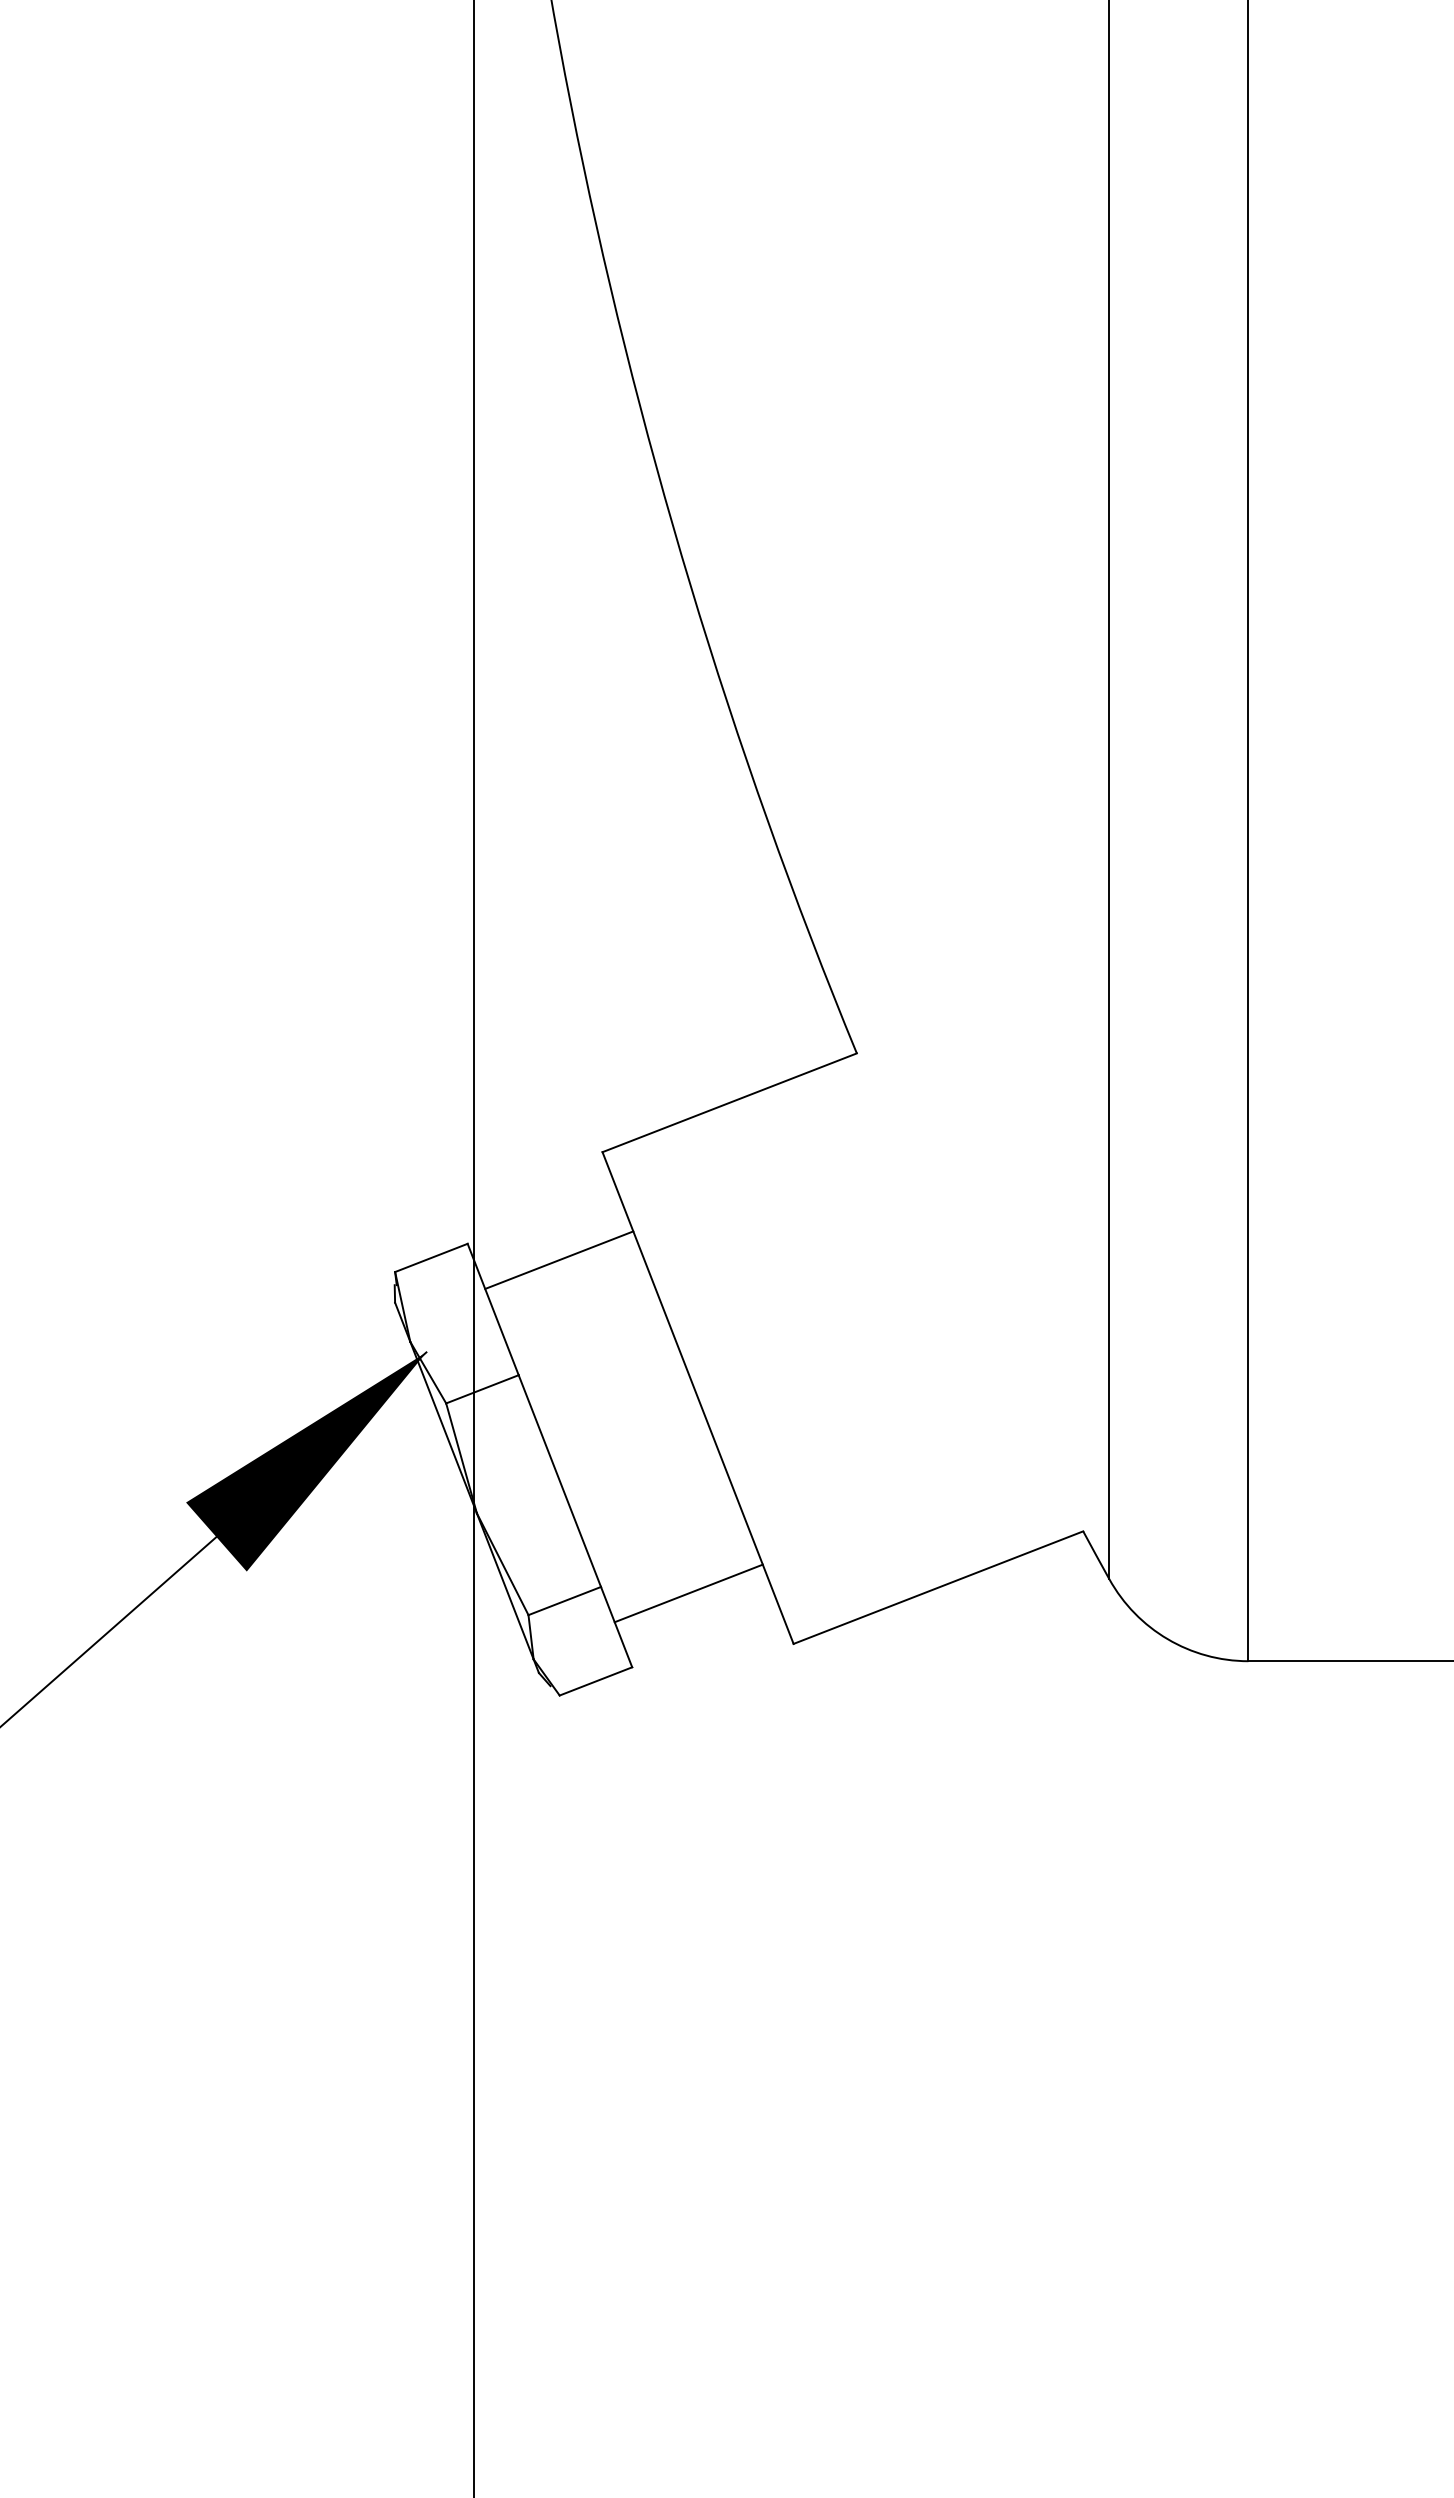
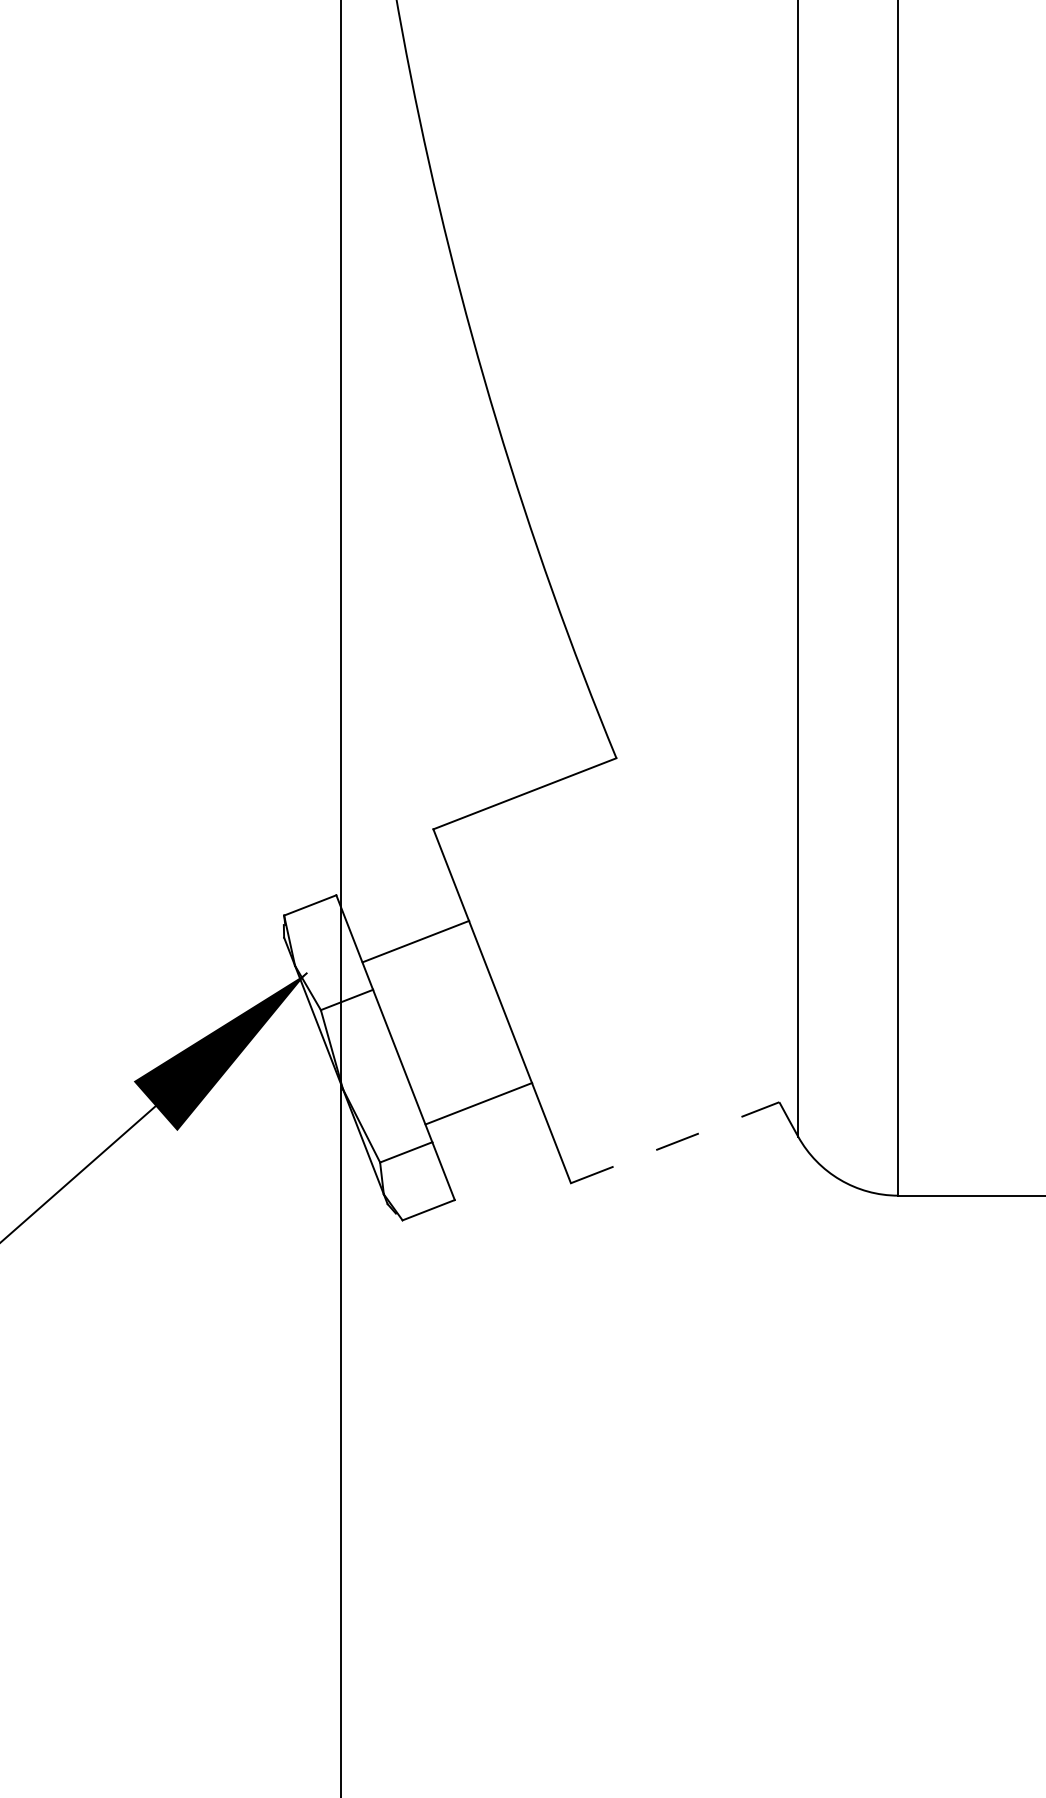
line: (559, 1259) -> (416, 941), moved
line: (938, 1587) -> (675, 1142), solid -> dashed
line: (688, 1593) -> (478, 1103), moved

